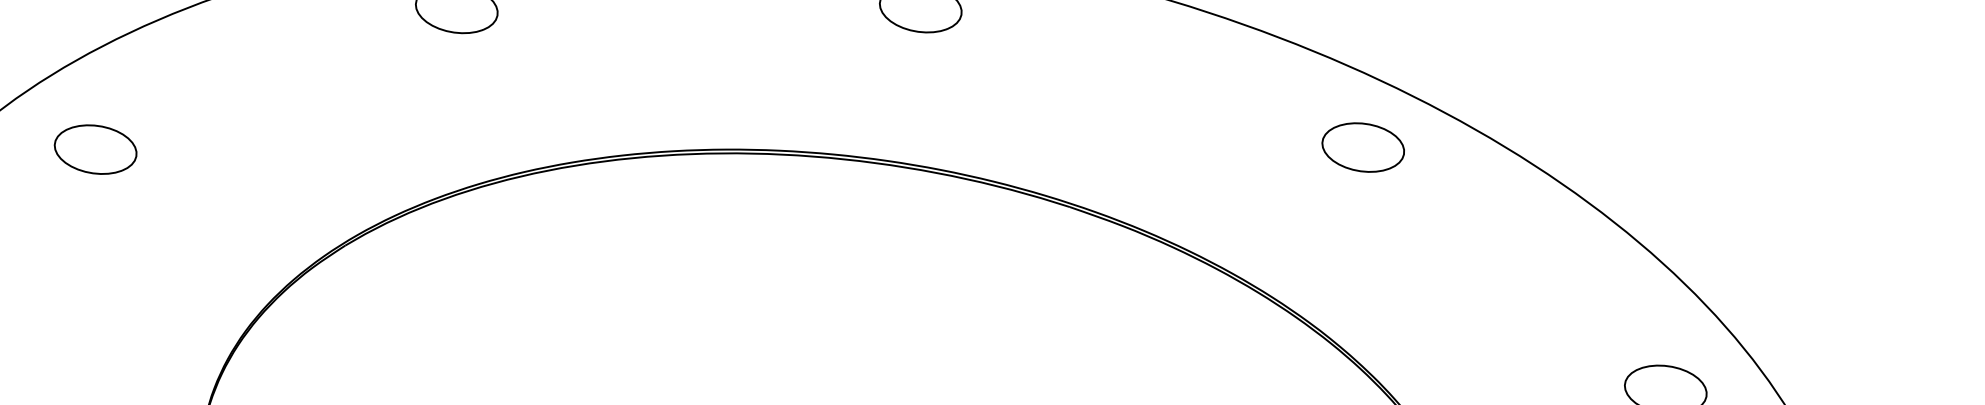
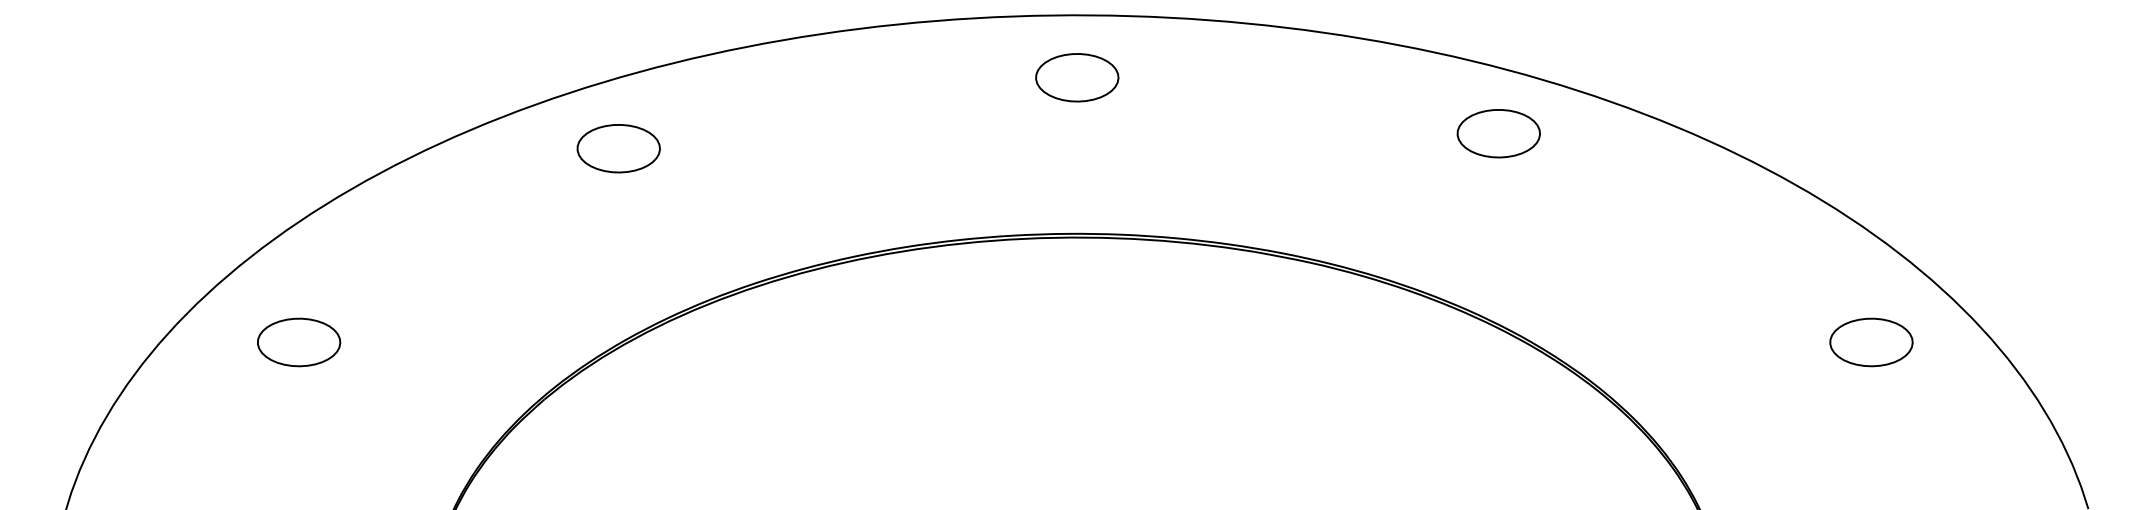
part: (1363, 147) -> (1498, 133), moved
part: (96, 149) -> (299, 342), moved

